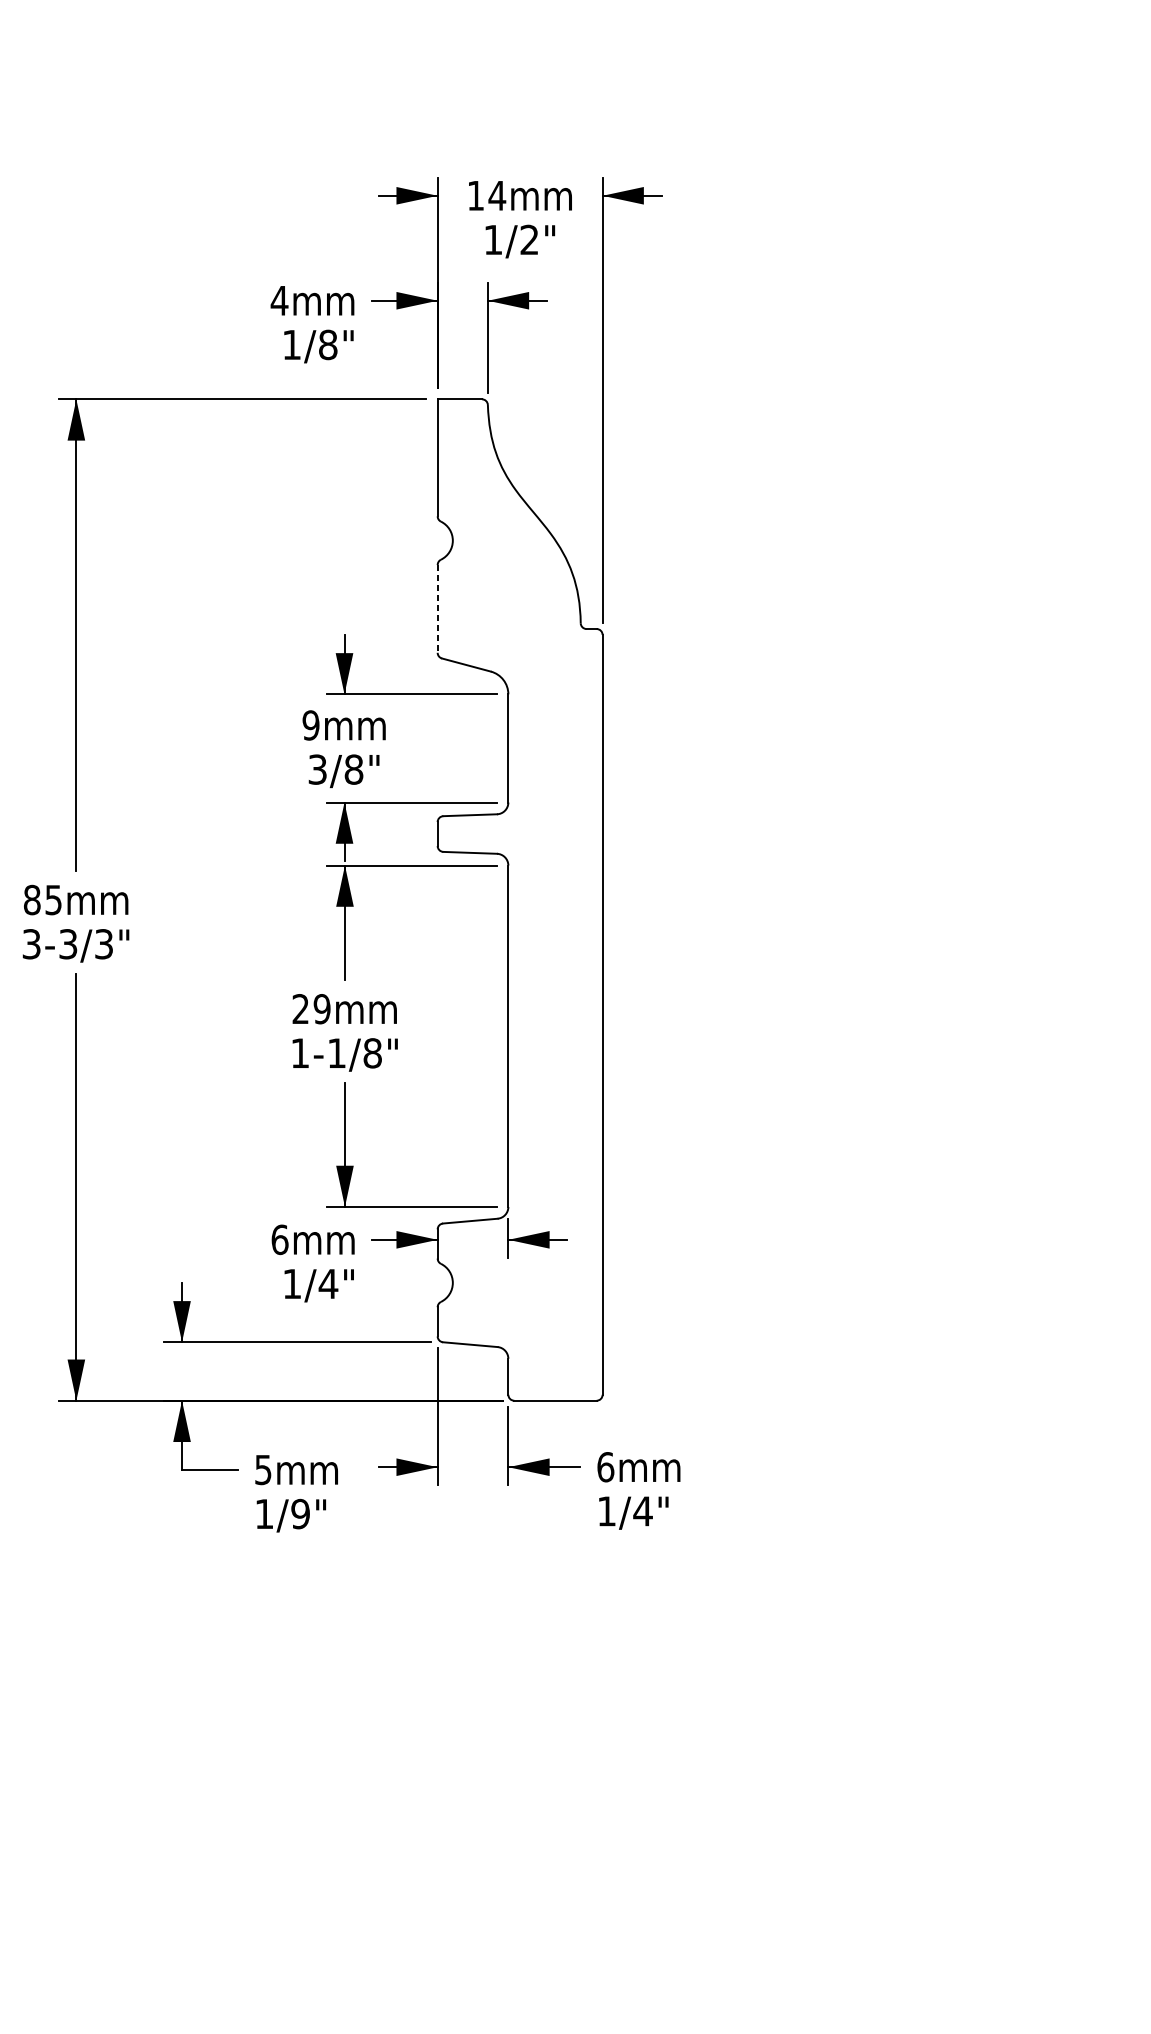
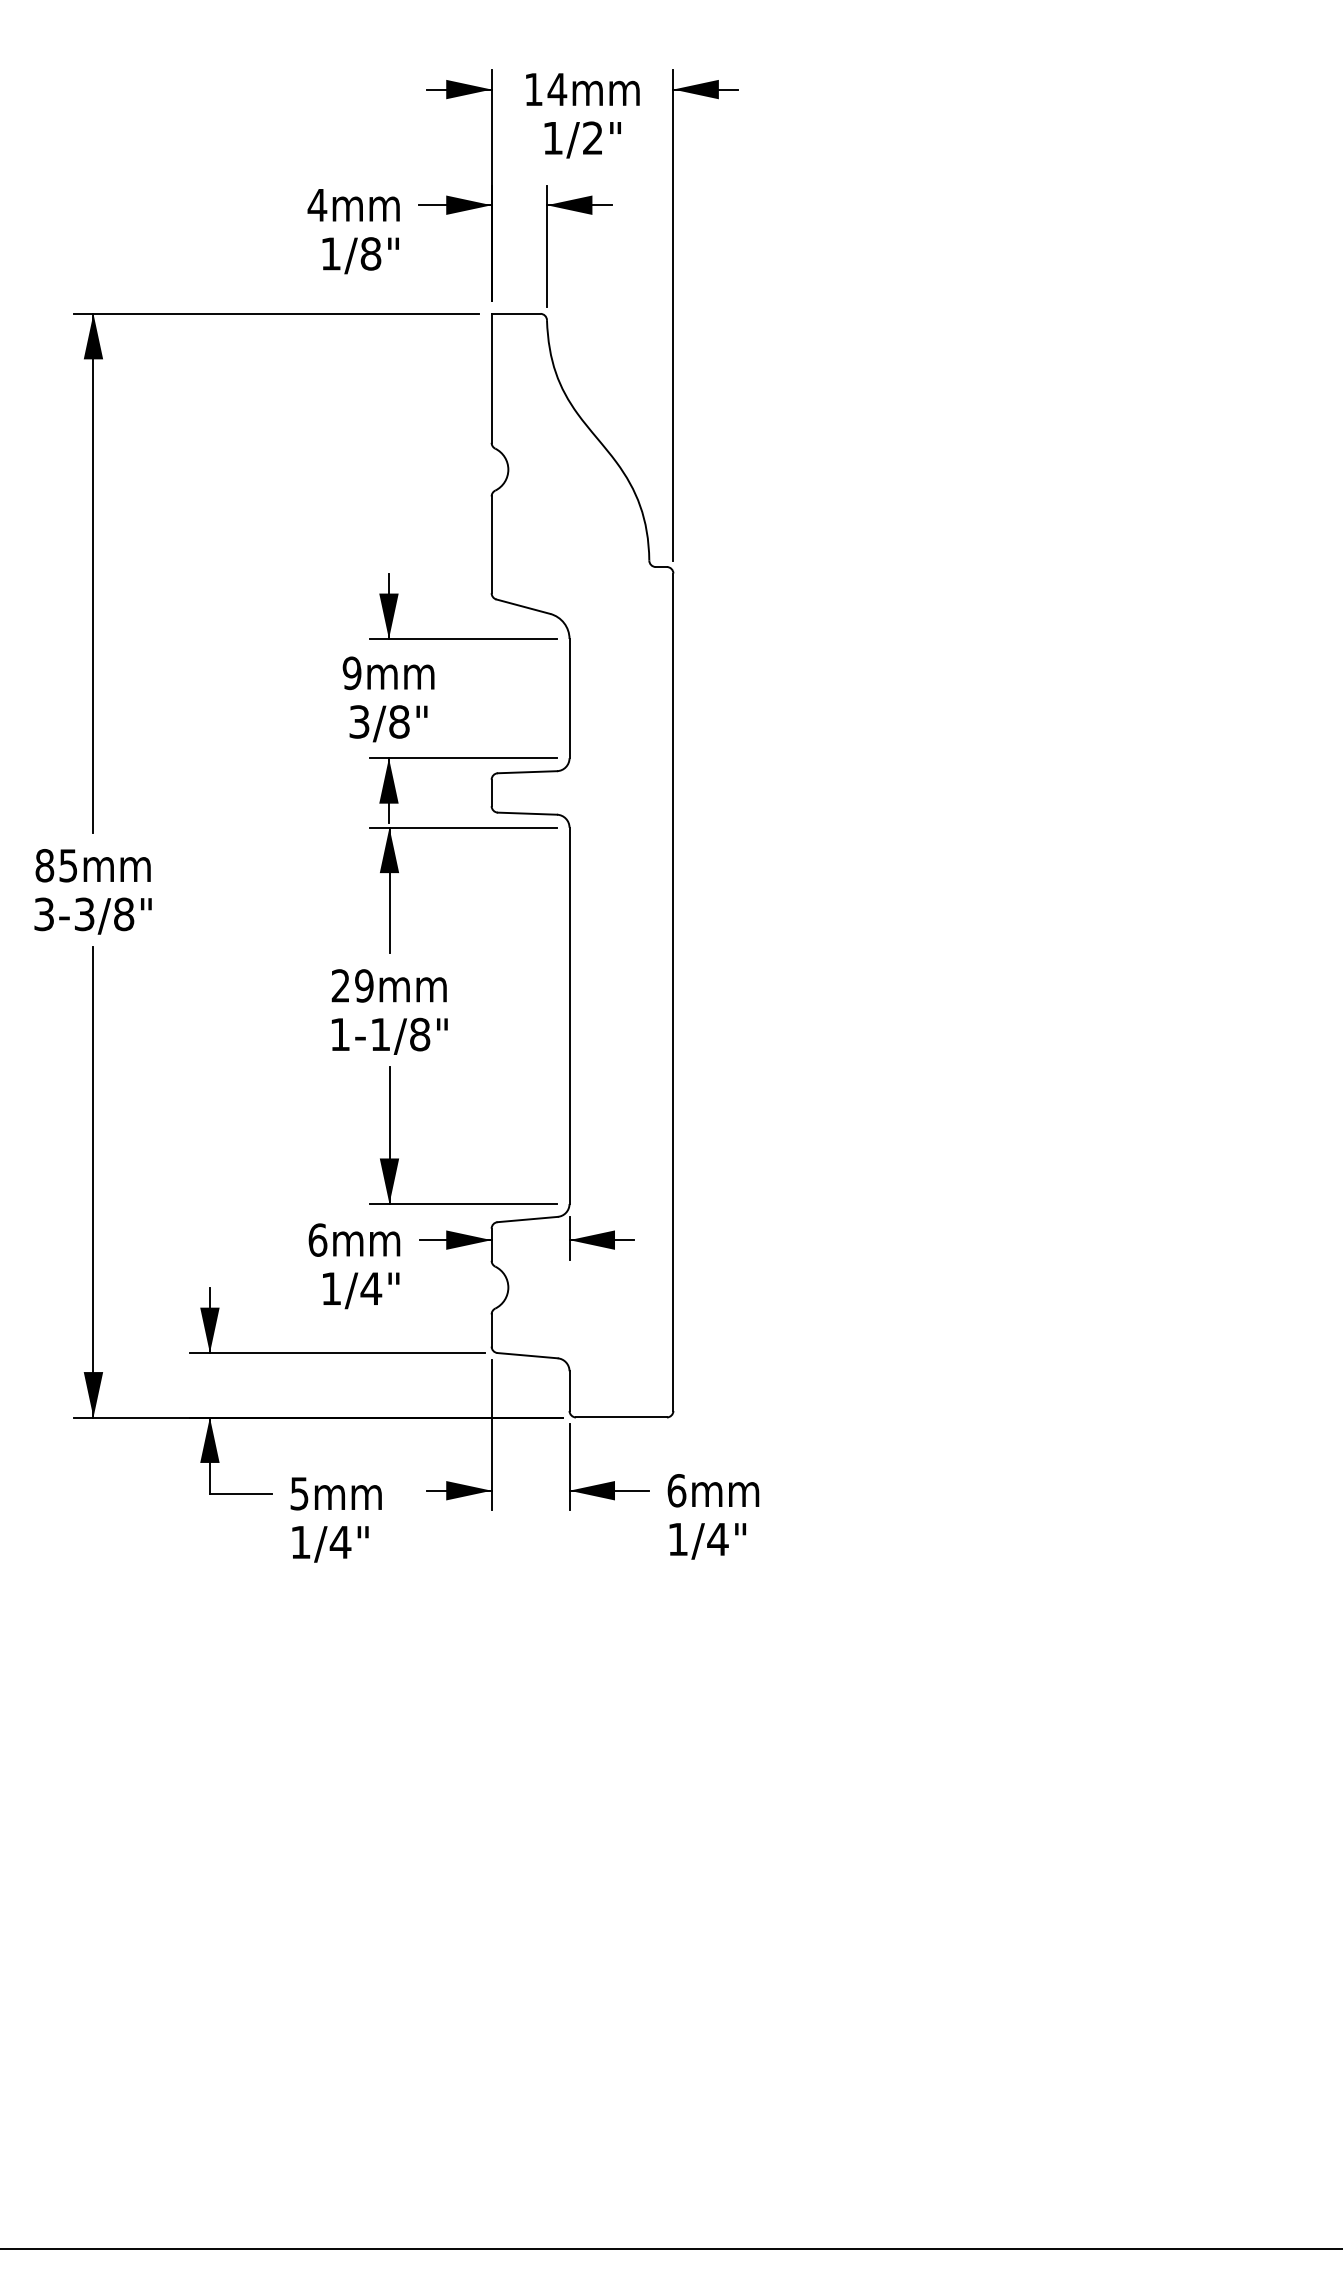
line: (437, 609) -> (491, 545), dashed -> solid
text: (104, 944) -> (124, 914), 3-3/3" -> 3-3/8"
text: (300, 1514) -> (340, 1542), 1/9" -> 1/4"

